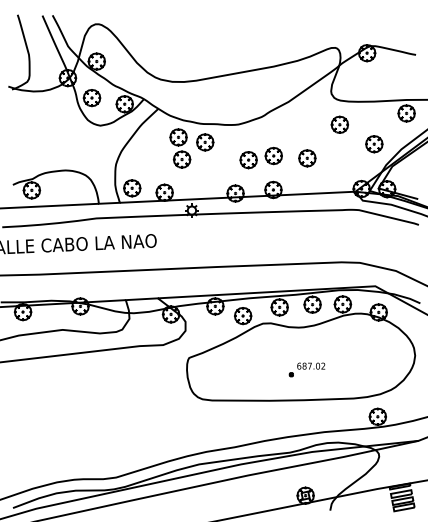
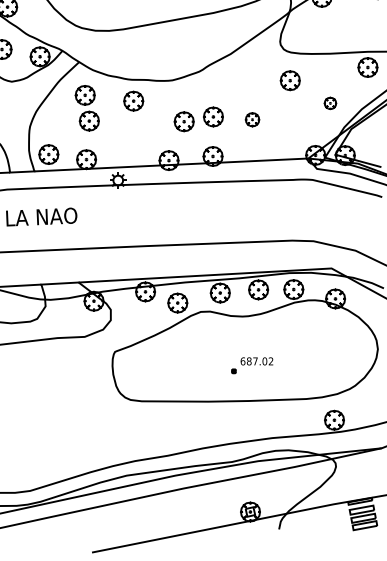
part: (374, 144) -> (330, 103), size x0.6
part: (180, 148) -> (87, 108), moved
part: (307, 158) -> (252, 119), size x0.7

